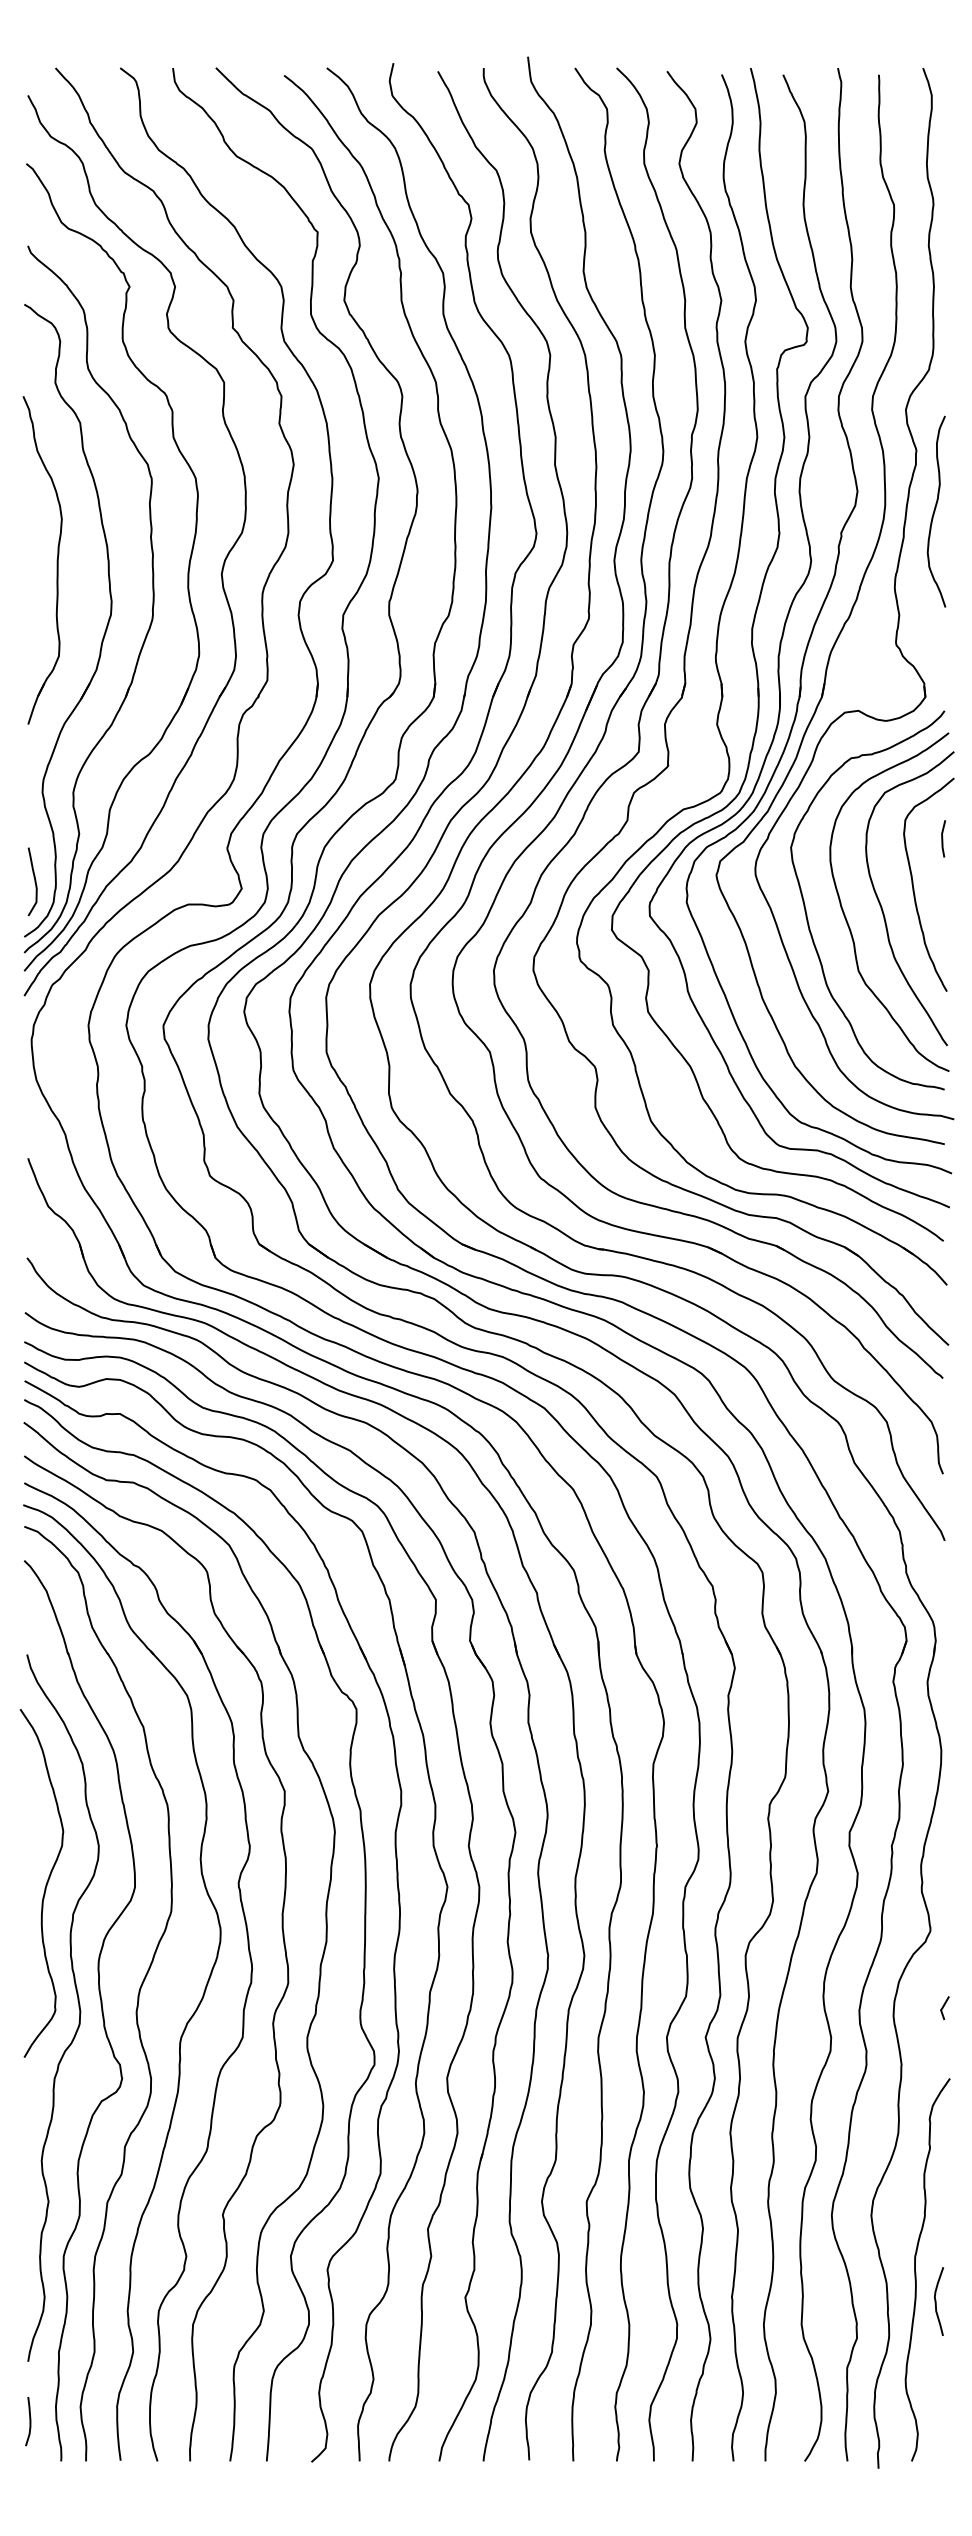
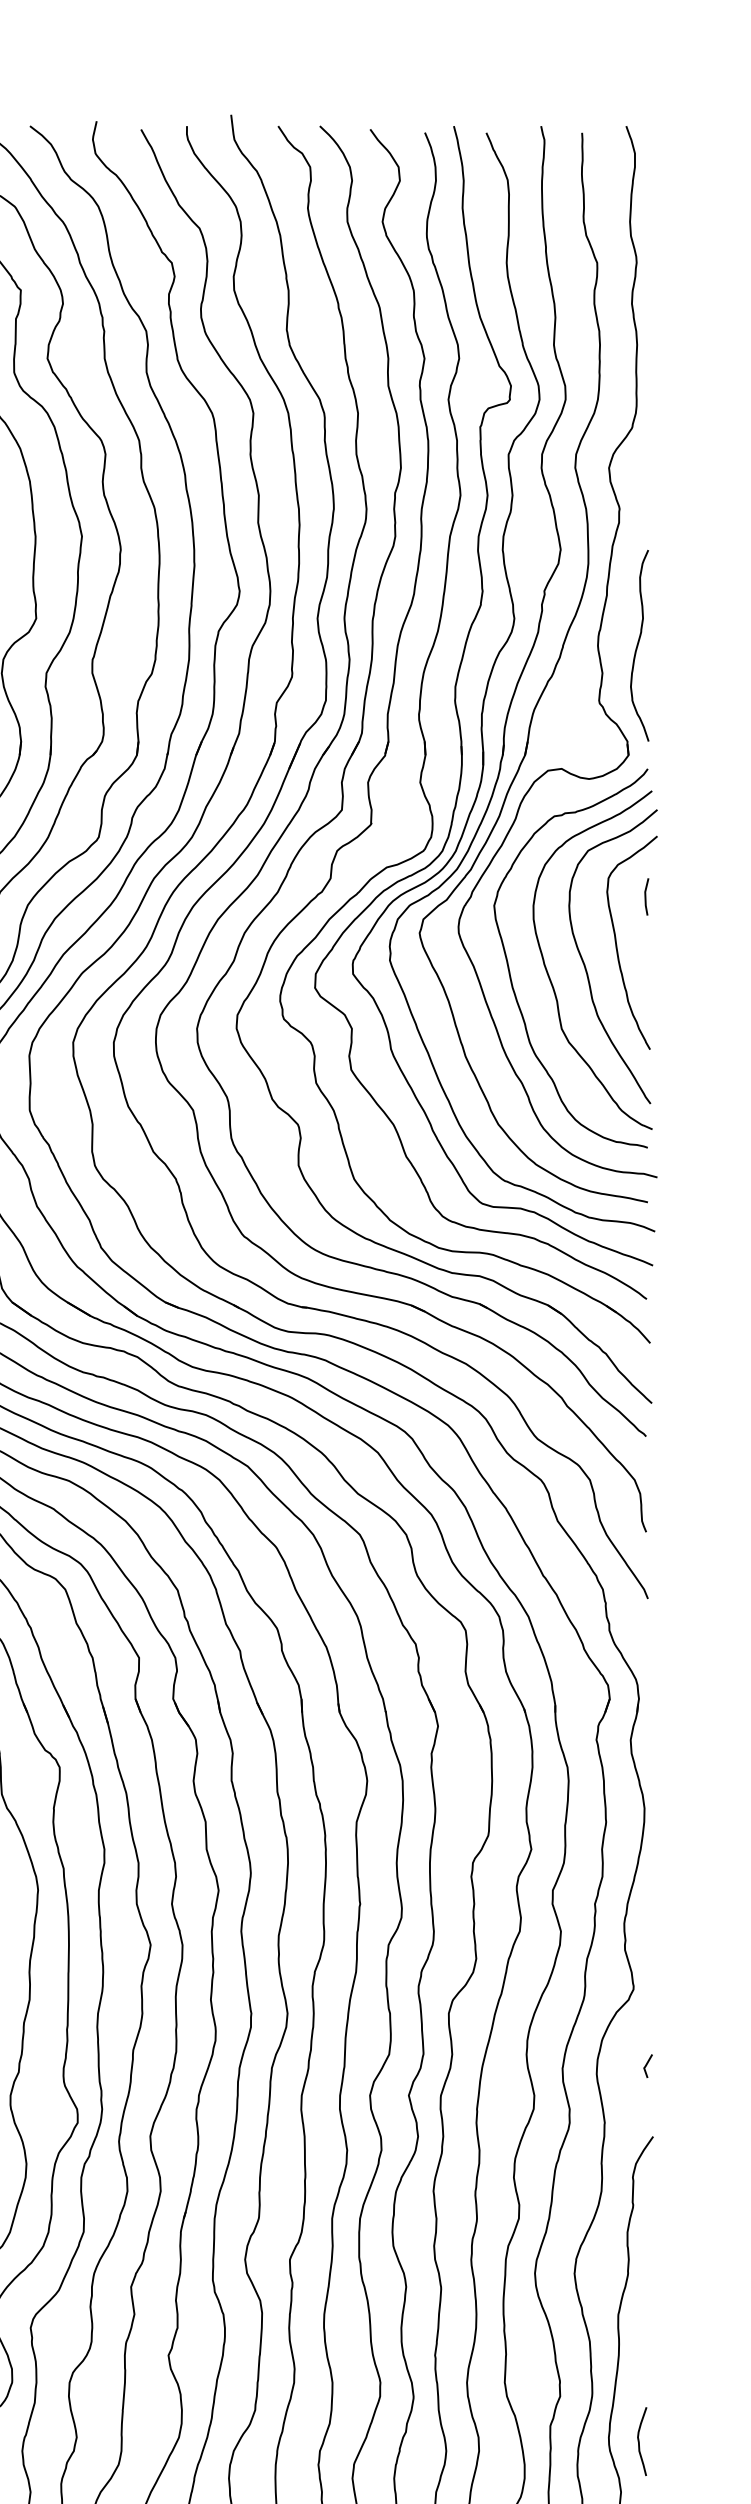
curve: (935, 511) -> (638, 645), moved
curve: (936, 2301) -> (639, 2441), moved

